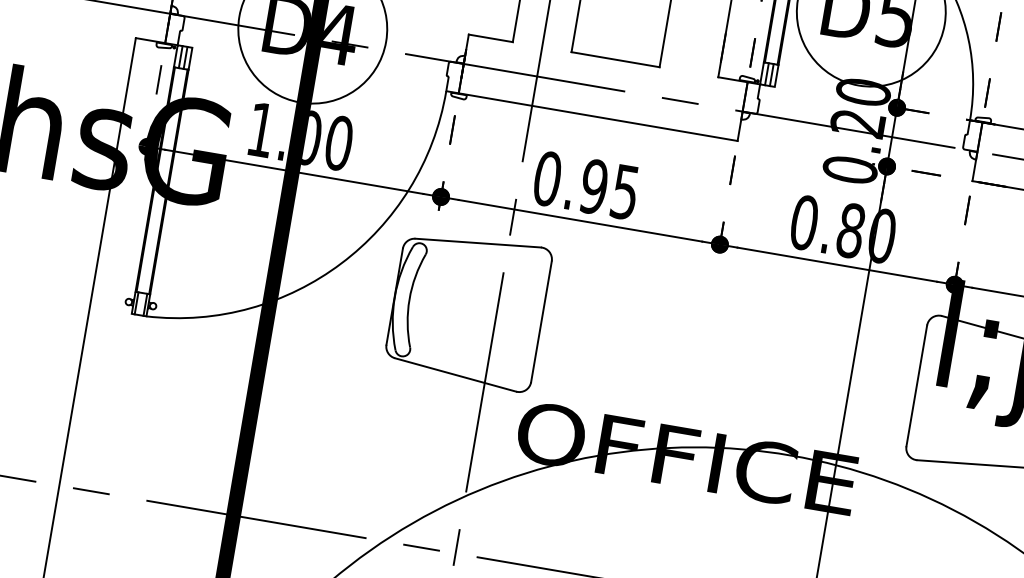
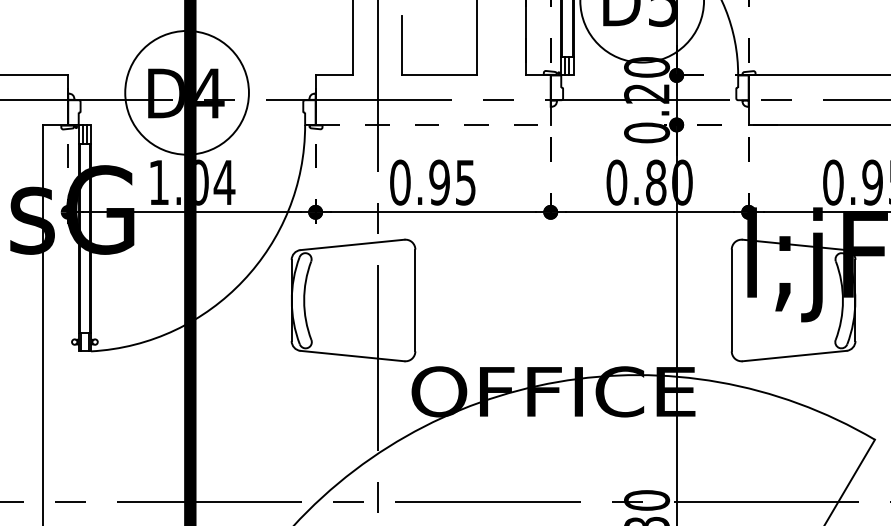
line: (598, 116) -> (433, 124), solid -> dashed
text: (338, 143) -> (224, 182), 1.00 -> 1.04

